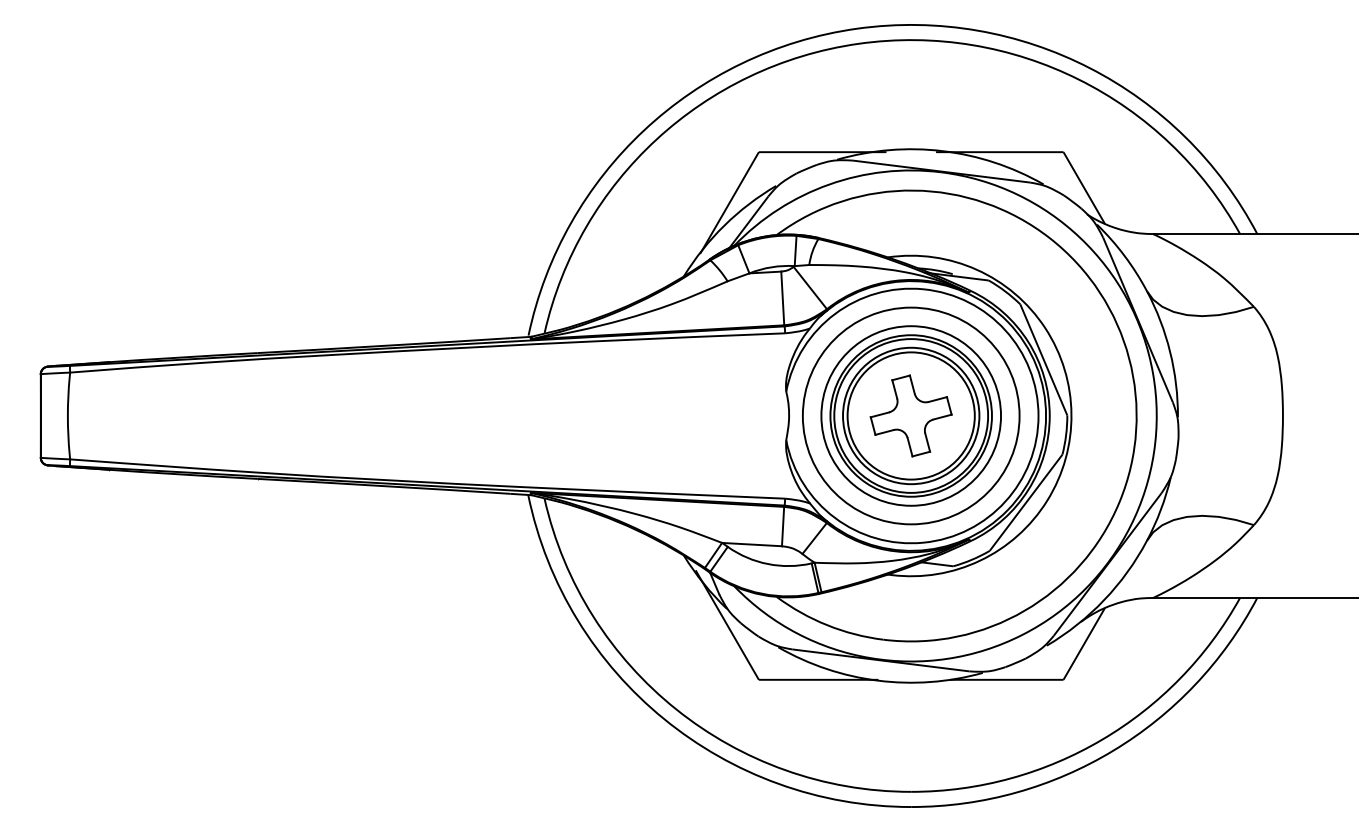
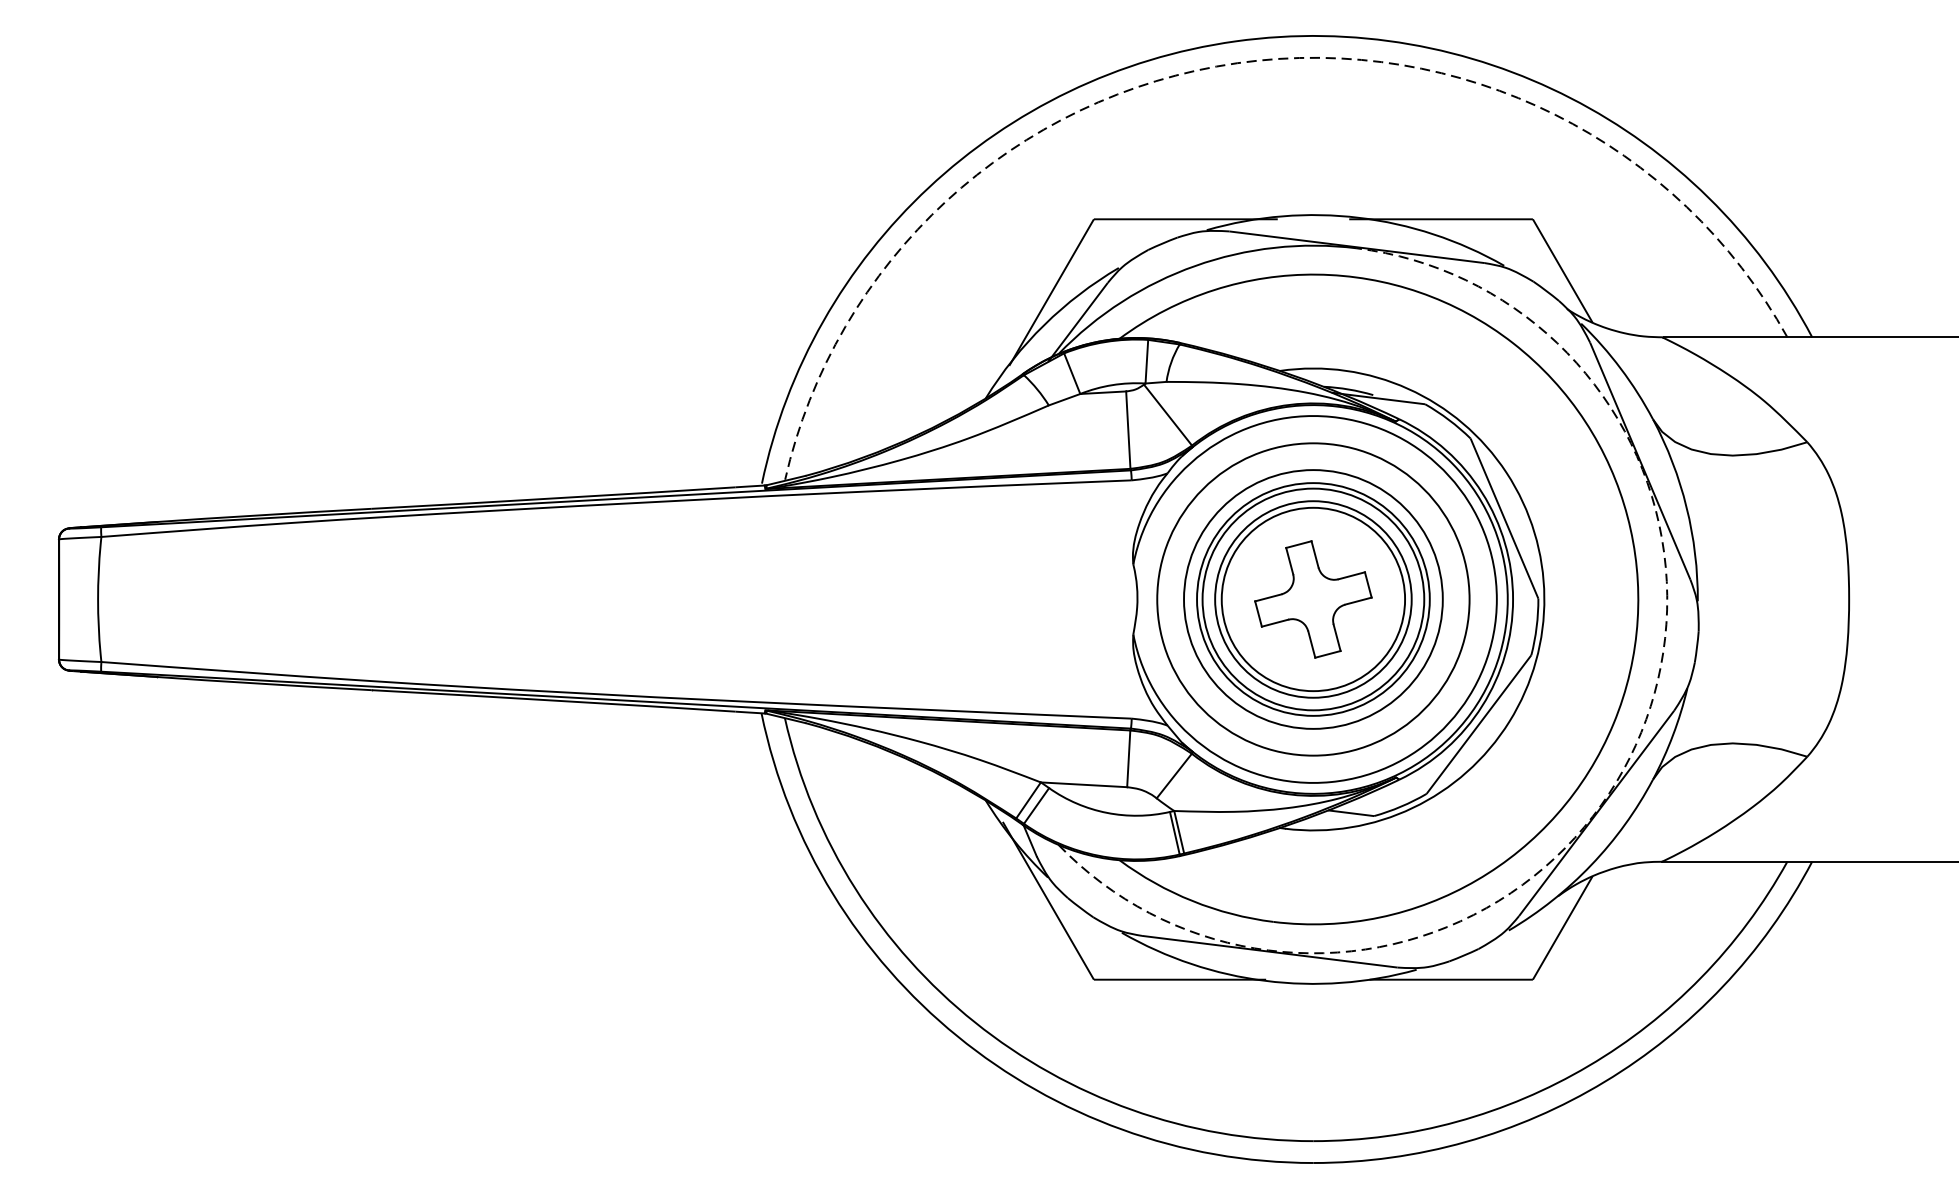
arc: (858, 43) -> (1237, 62), solid -> dashed
arc: (1130, 525) -> (1629, 757), solid -> dashed

